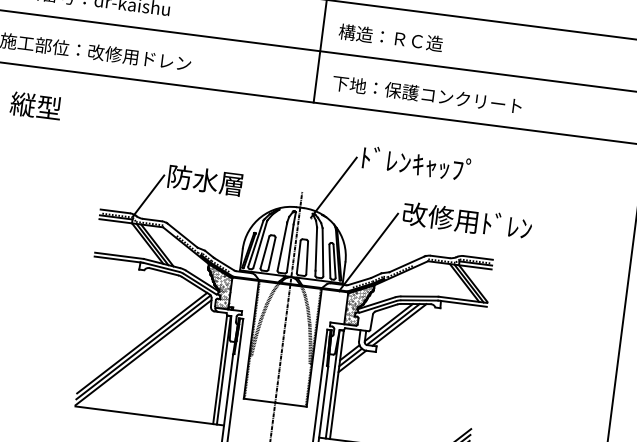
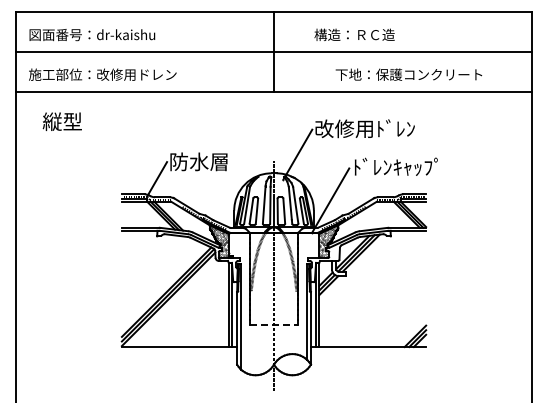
text: (390, 37) -> (354, 34), moved
text: (426, 94) -> (408, 74), moved
text: (424, 164) -> (364, 128), ﾄﾞﾚﾝｷｬｯﾌﾟ -> 改修用ﾄﾞﾚﾝ
text: (466, 220) -> (402, 166), 改修用ﾄﾞﾚﾝ -> ﾄﾞﾚﾝｷｬｯﾌﾟ
line: (275, 402) -> (274, 324), solid -> dashed

